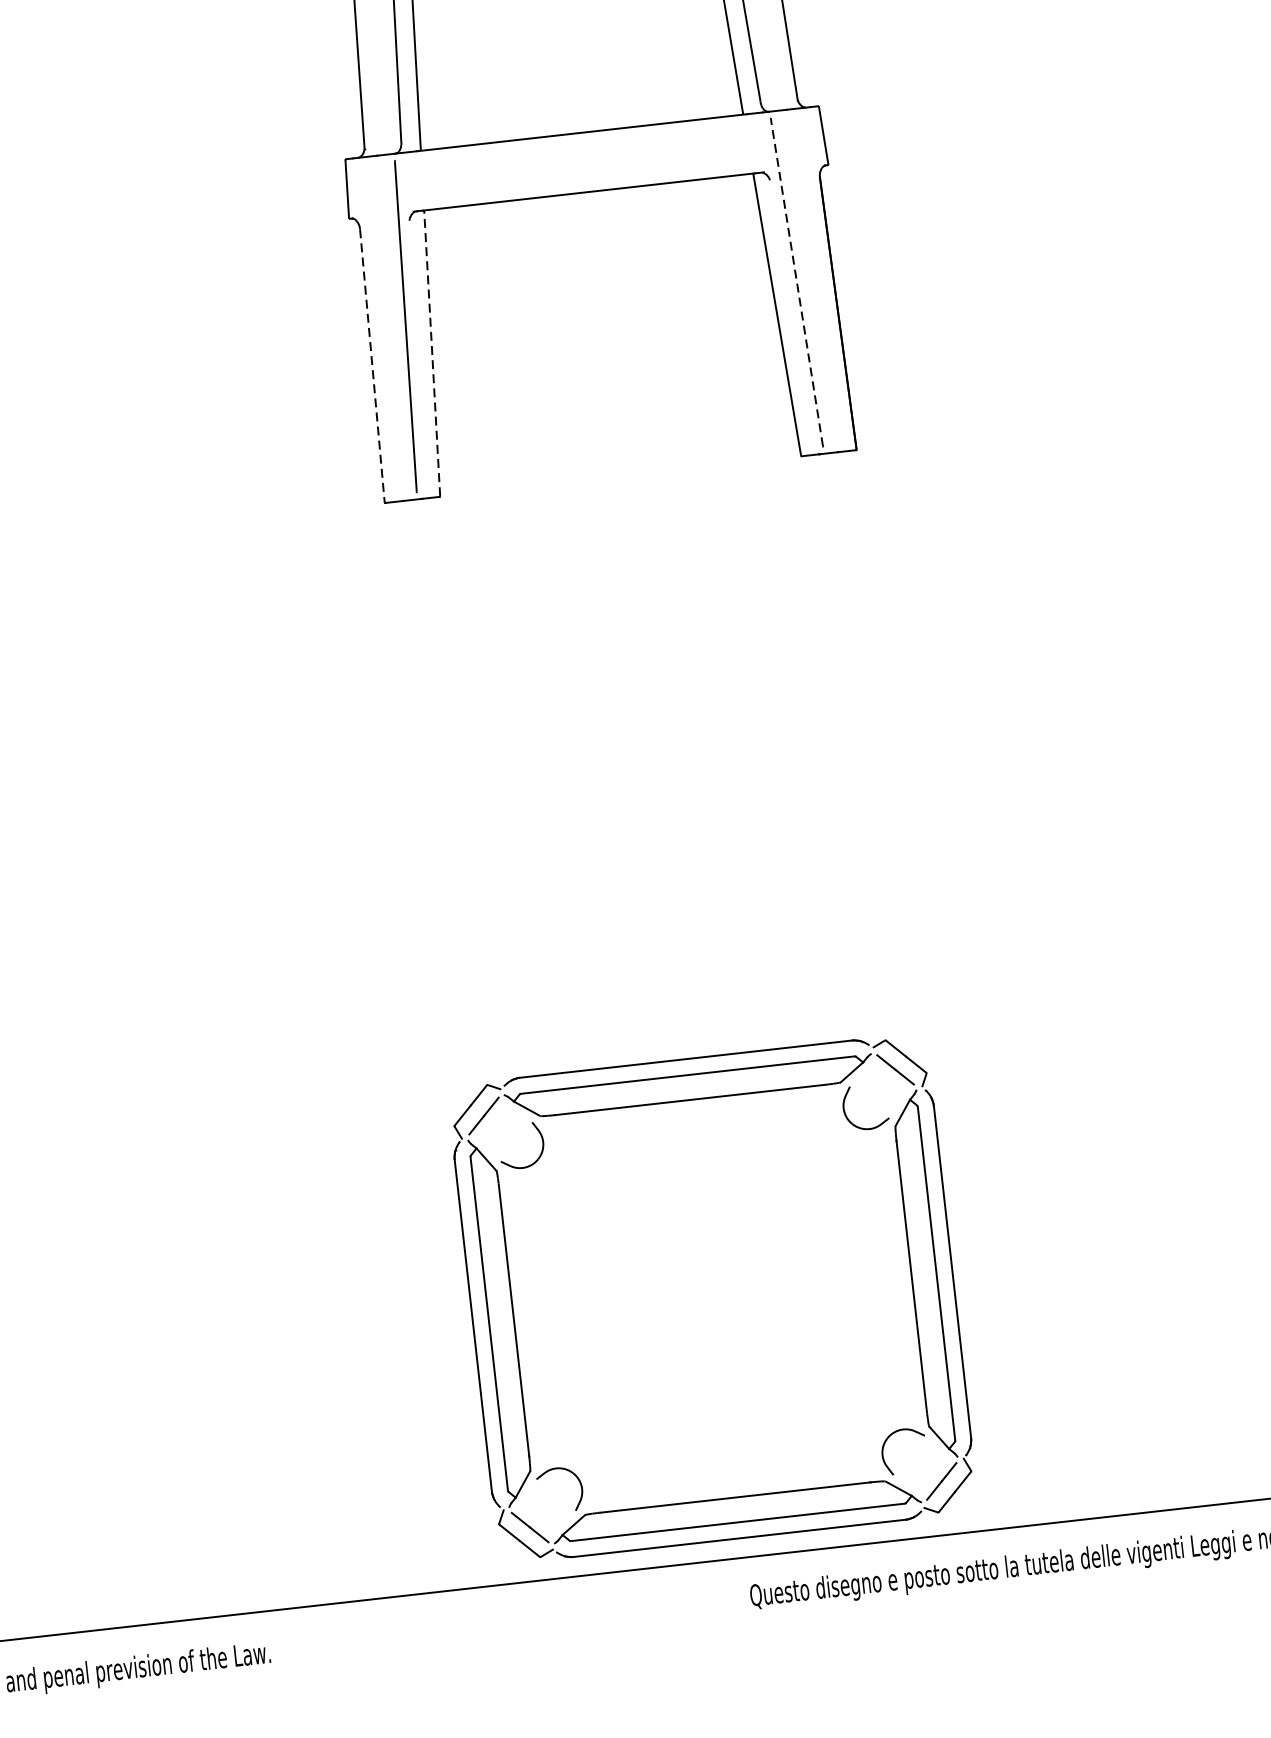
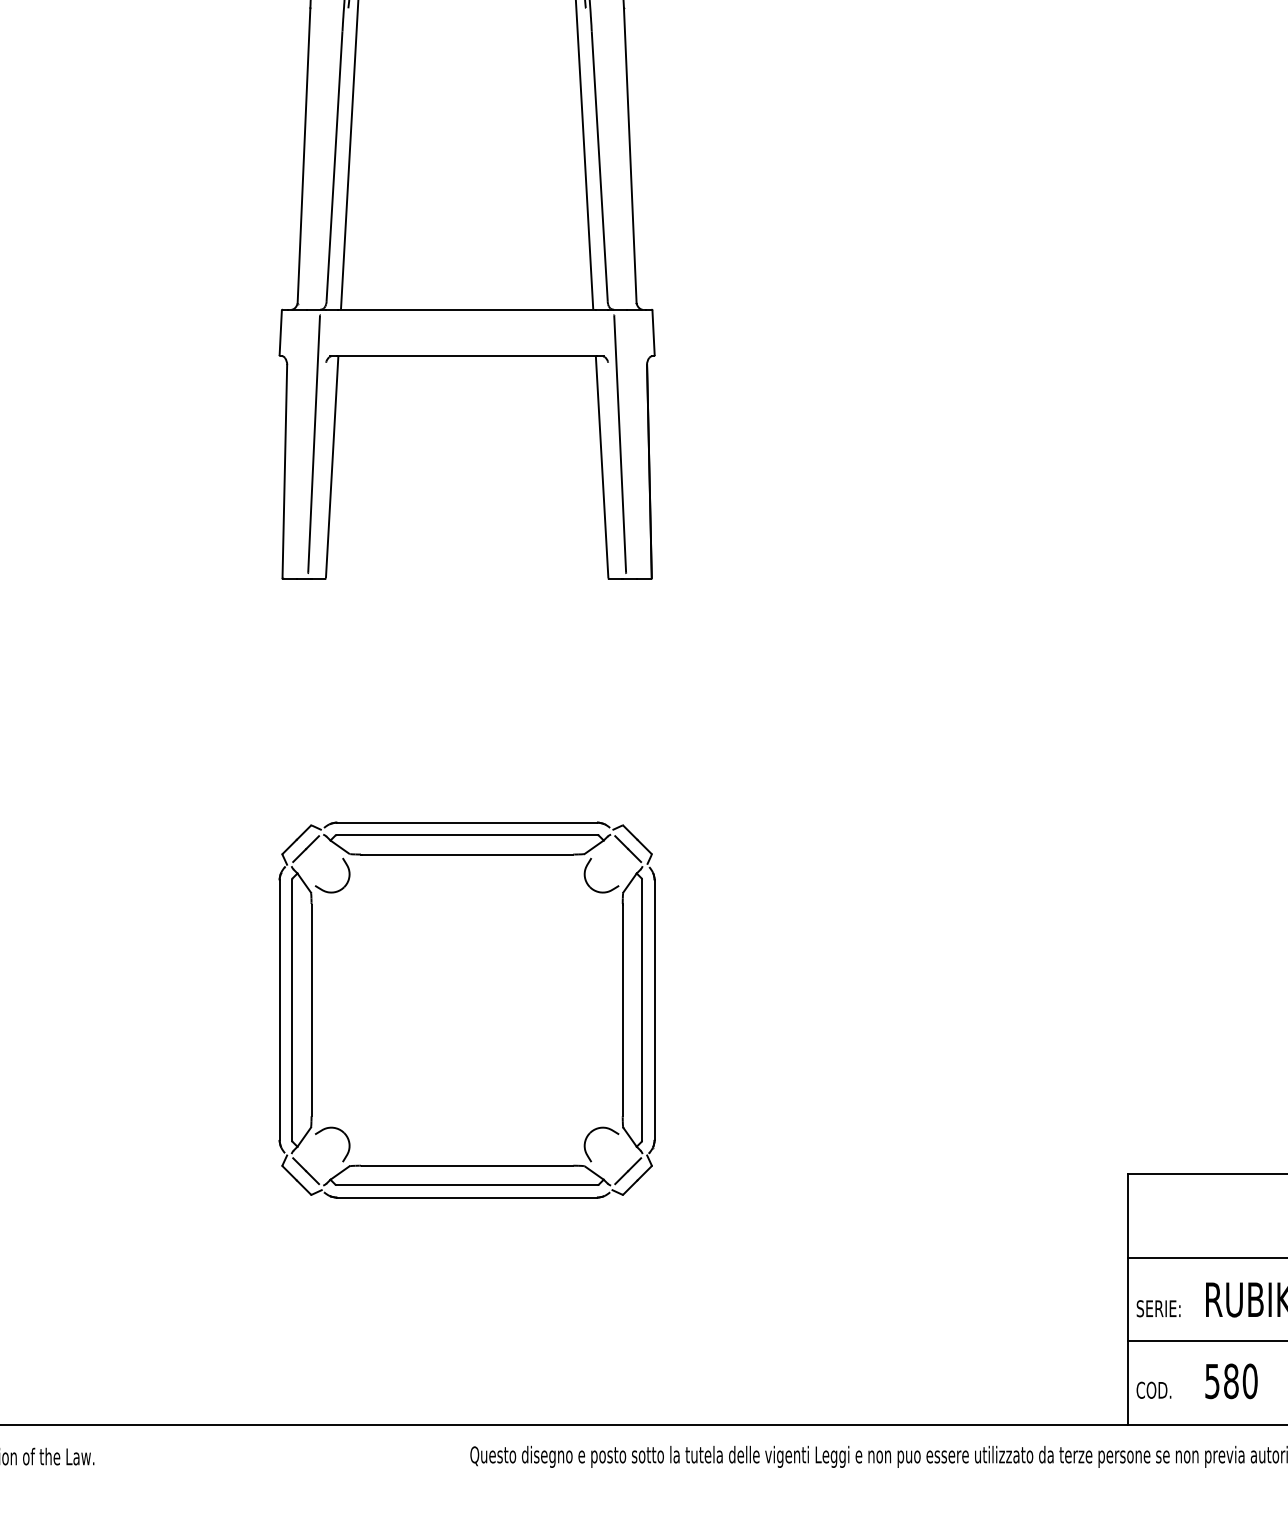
line: (797, 283) -> (620, 444), dashed -> solid
line: (432, 352) -> (332, 466), dashed -> solid
line: (371, 365) -> (284, 471), dashed -> solid
part: (689, 1101) -> (466, 855), moved

